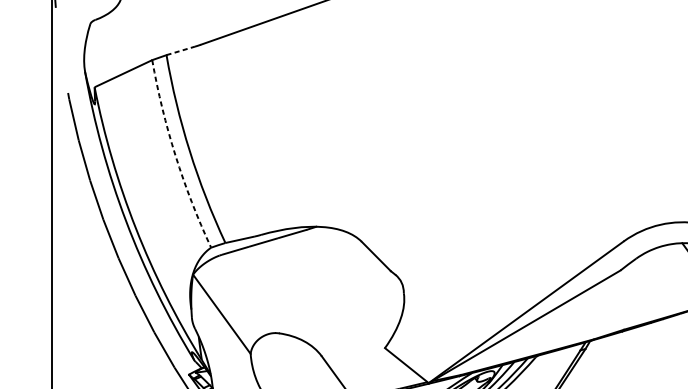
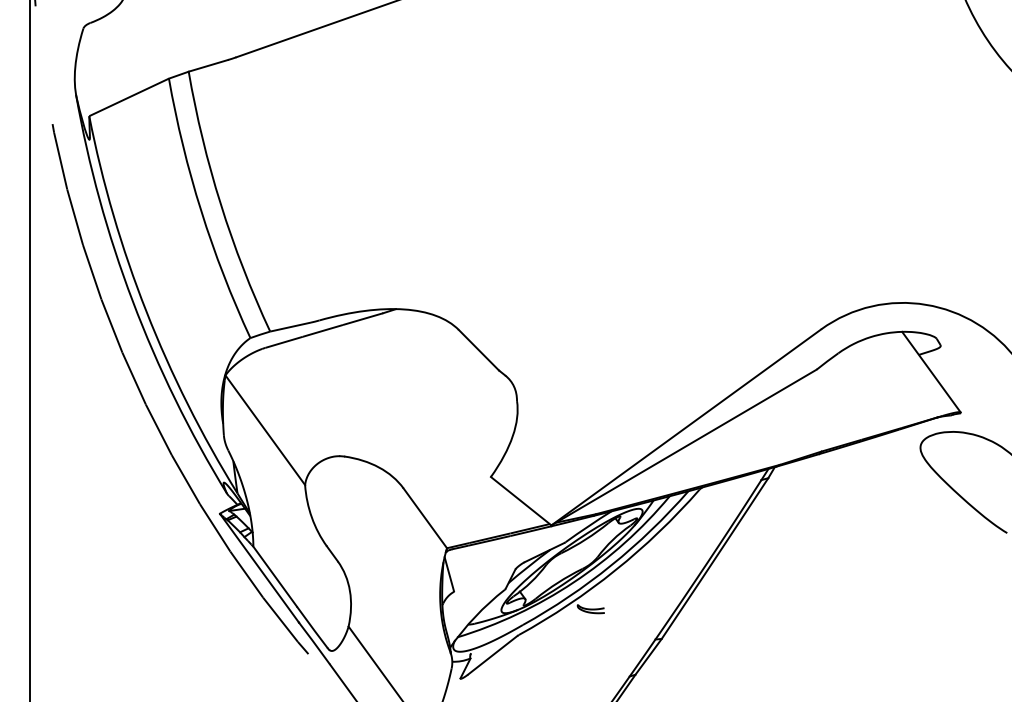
line: (180, 50) -> (208, 65), dashed -> solid
arc: (175, 156) -> (201, 211), dashed -> solid

